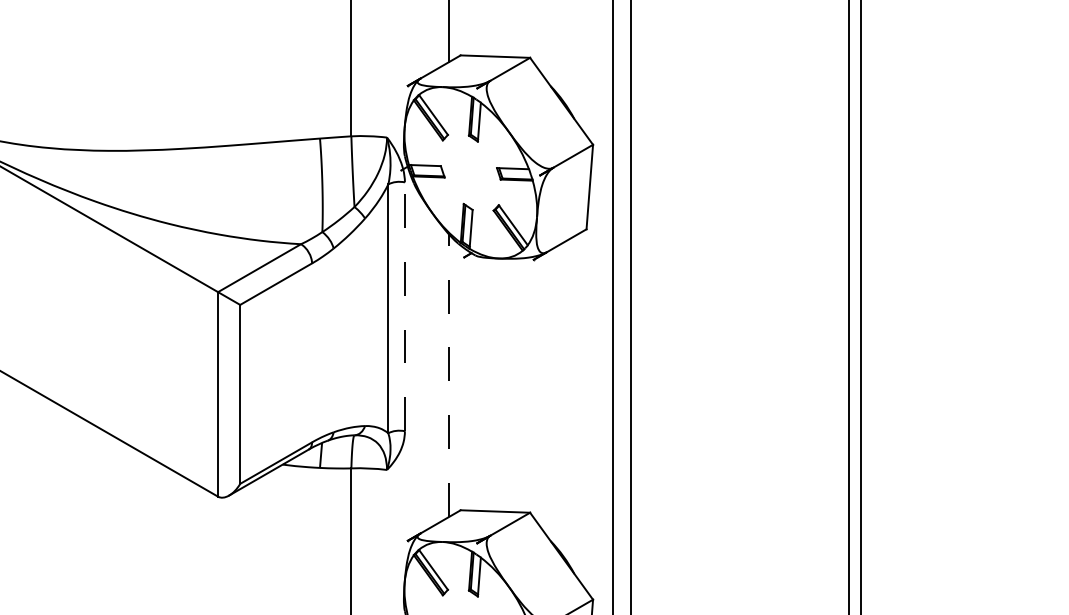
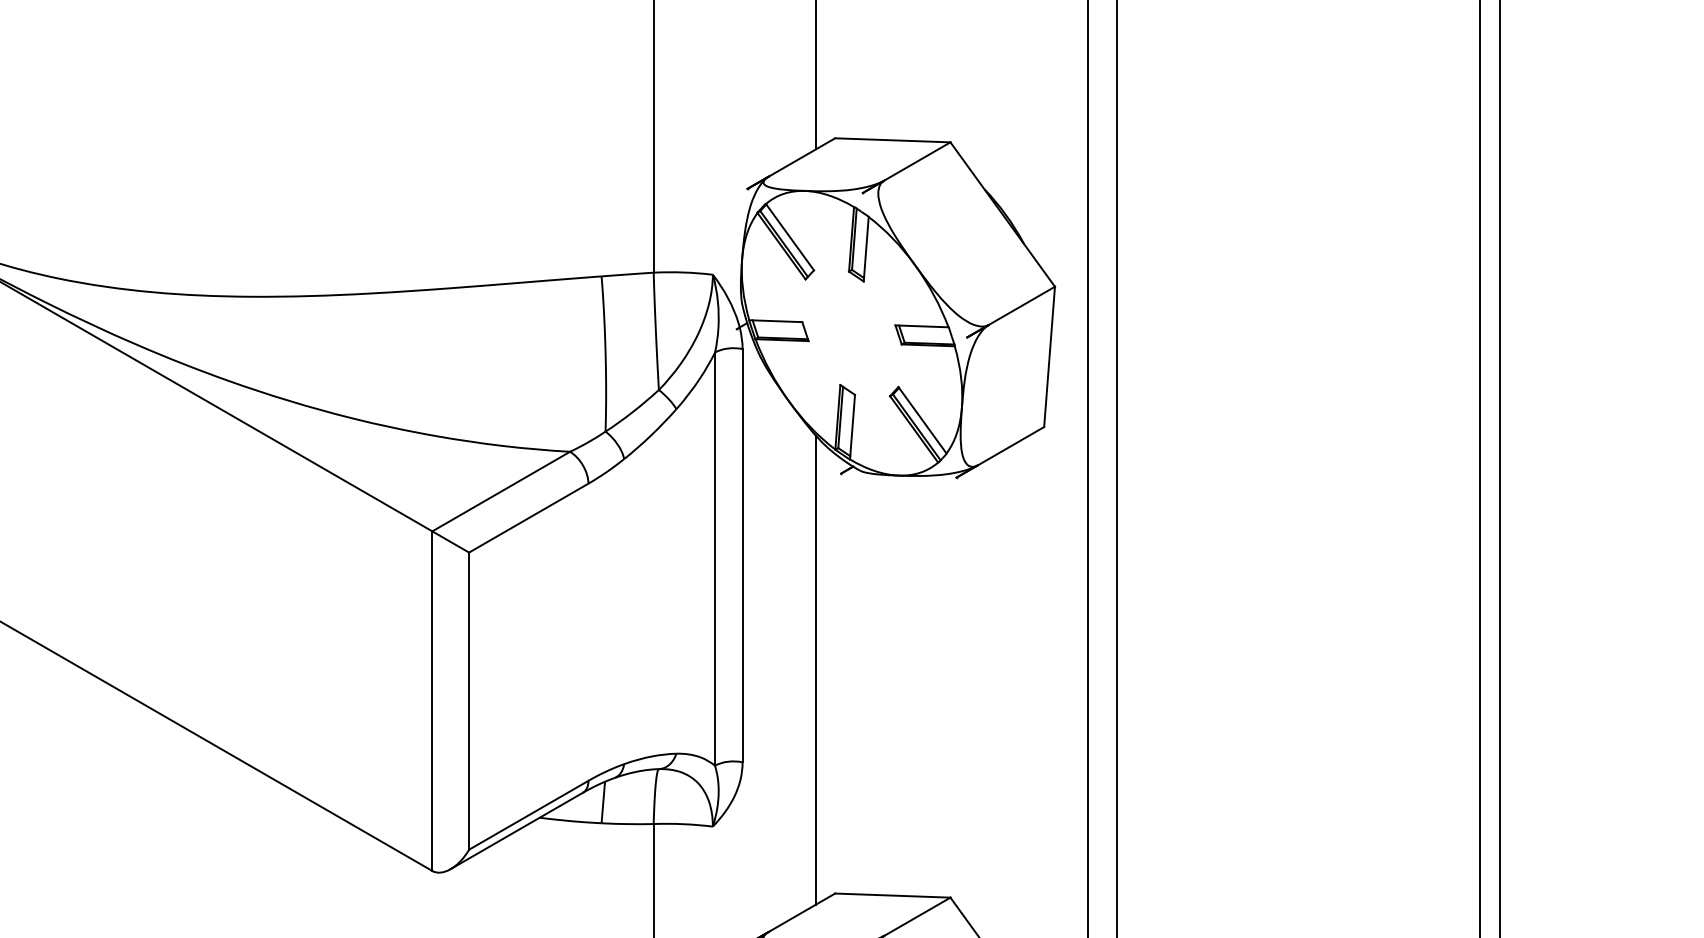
line: (404, 306) -> (741, 555), dashed -> solid
line: (449, 375) -> (816, 669), dashed -> solid

